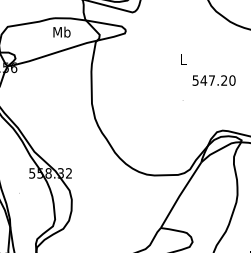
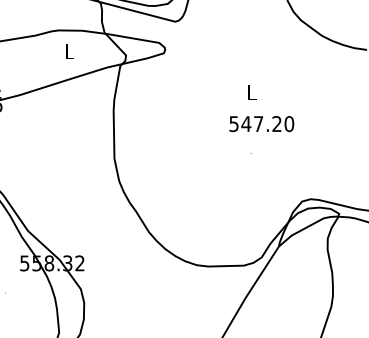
text: (61, 31) -> (68, 50), Mb -> L
text: (213, 80) -> (260, 123), moved

